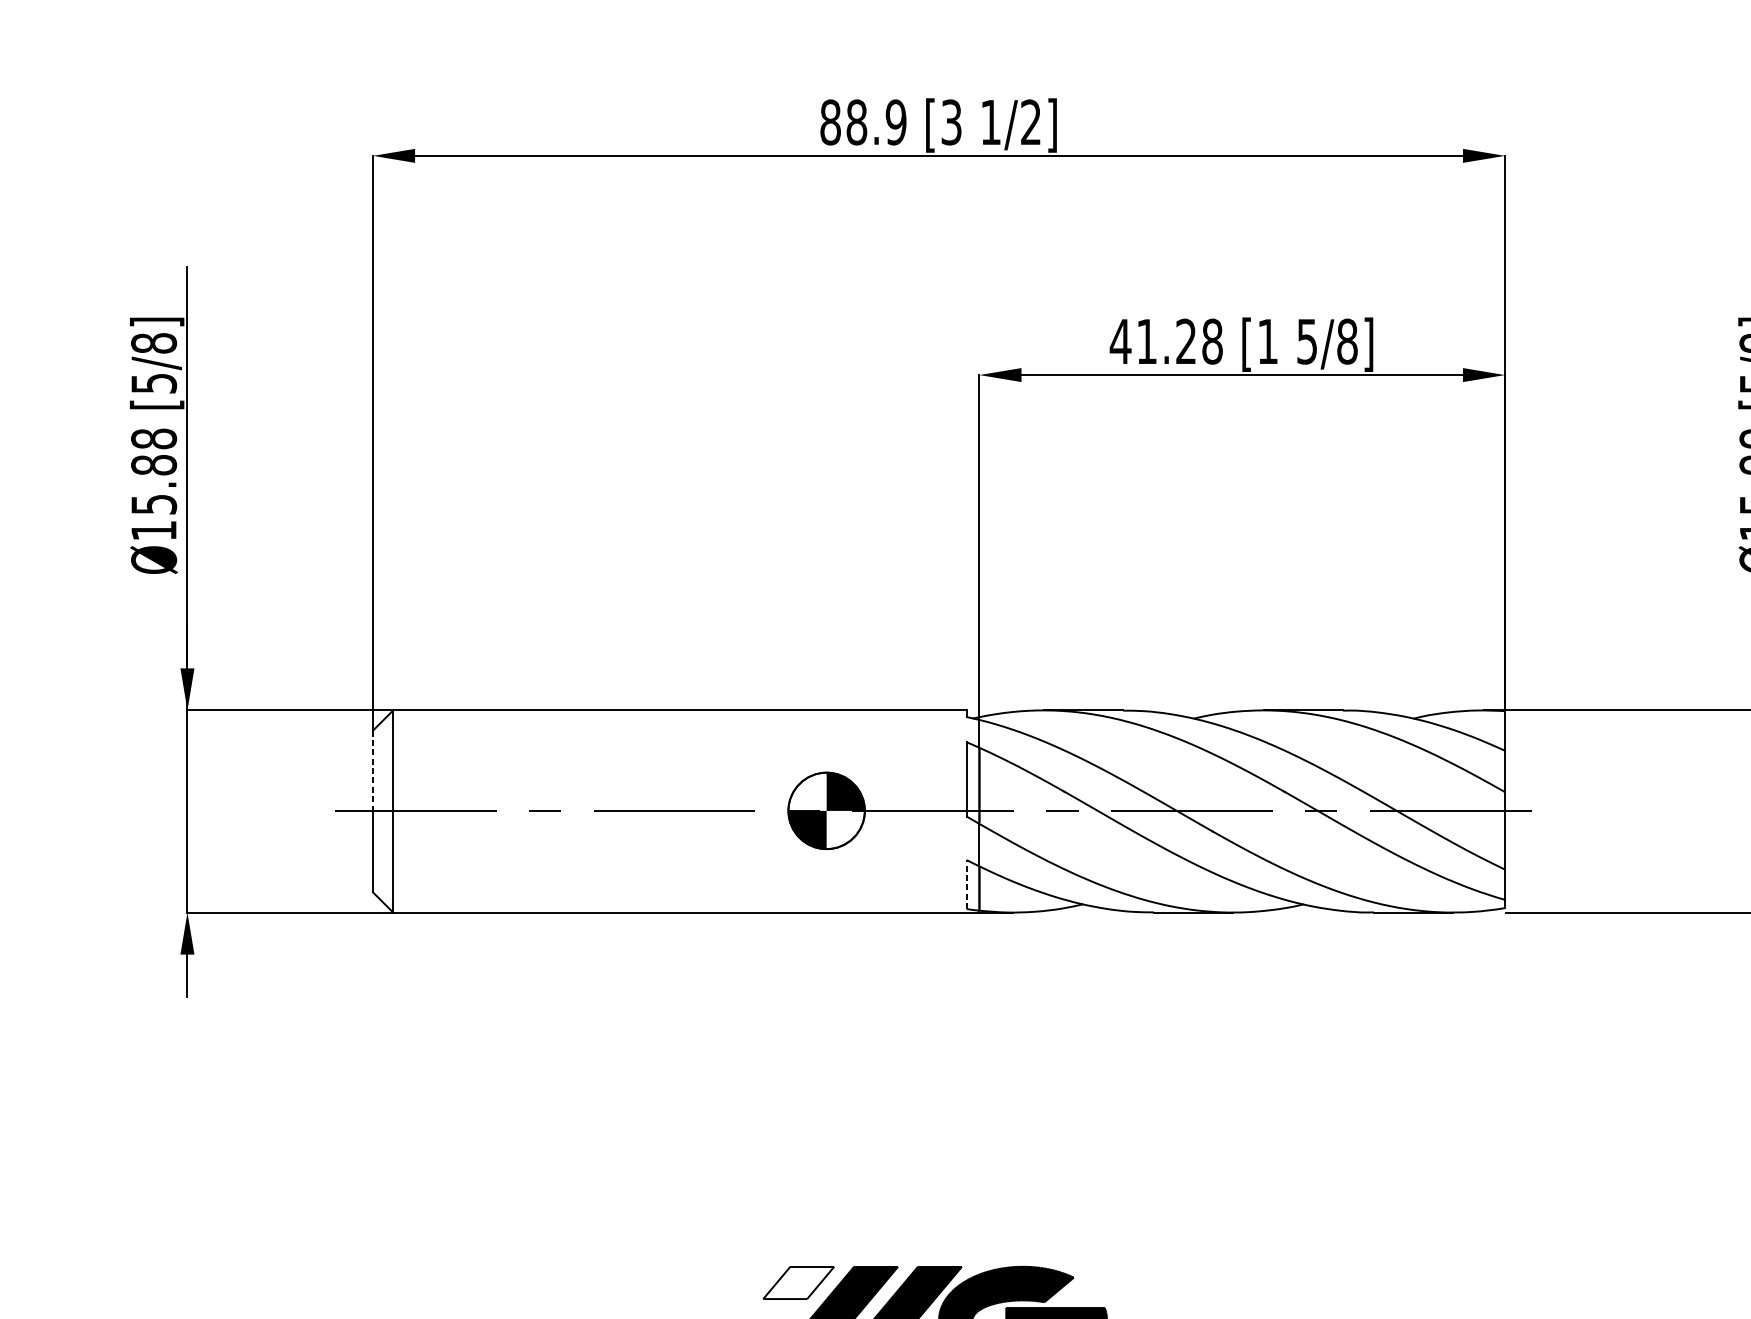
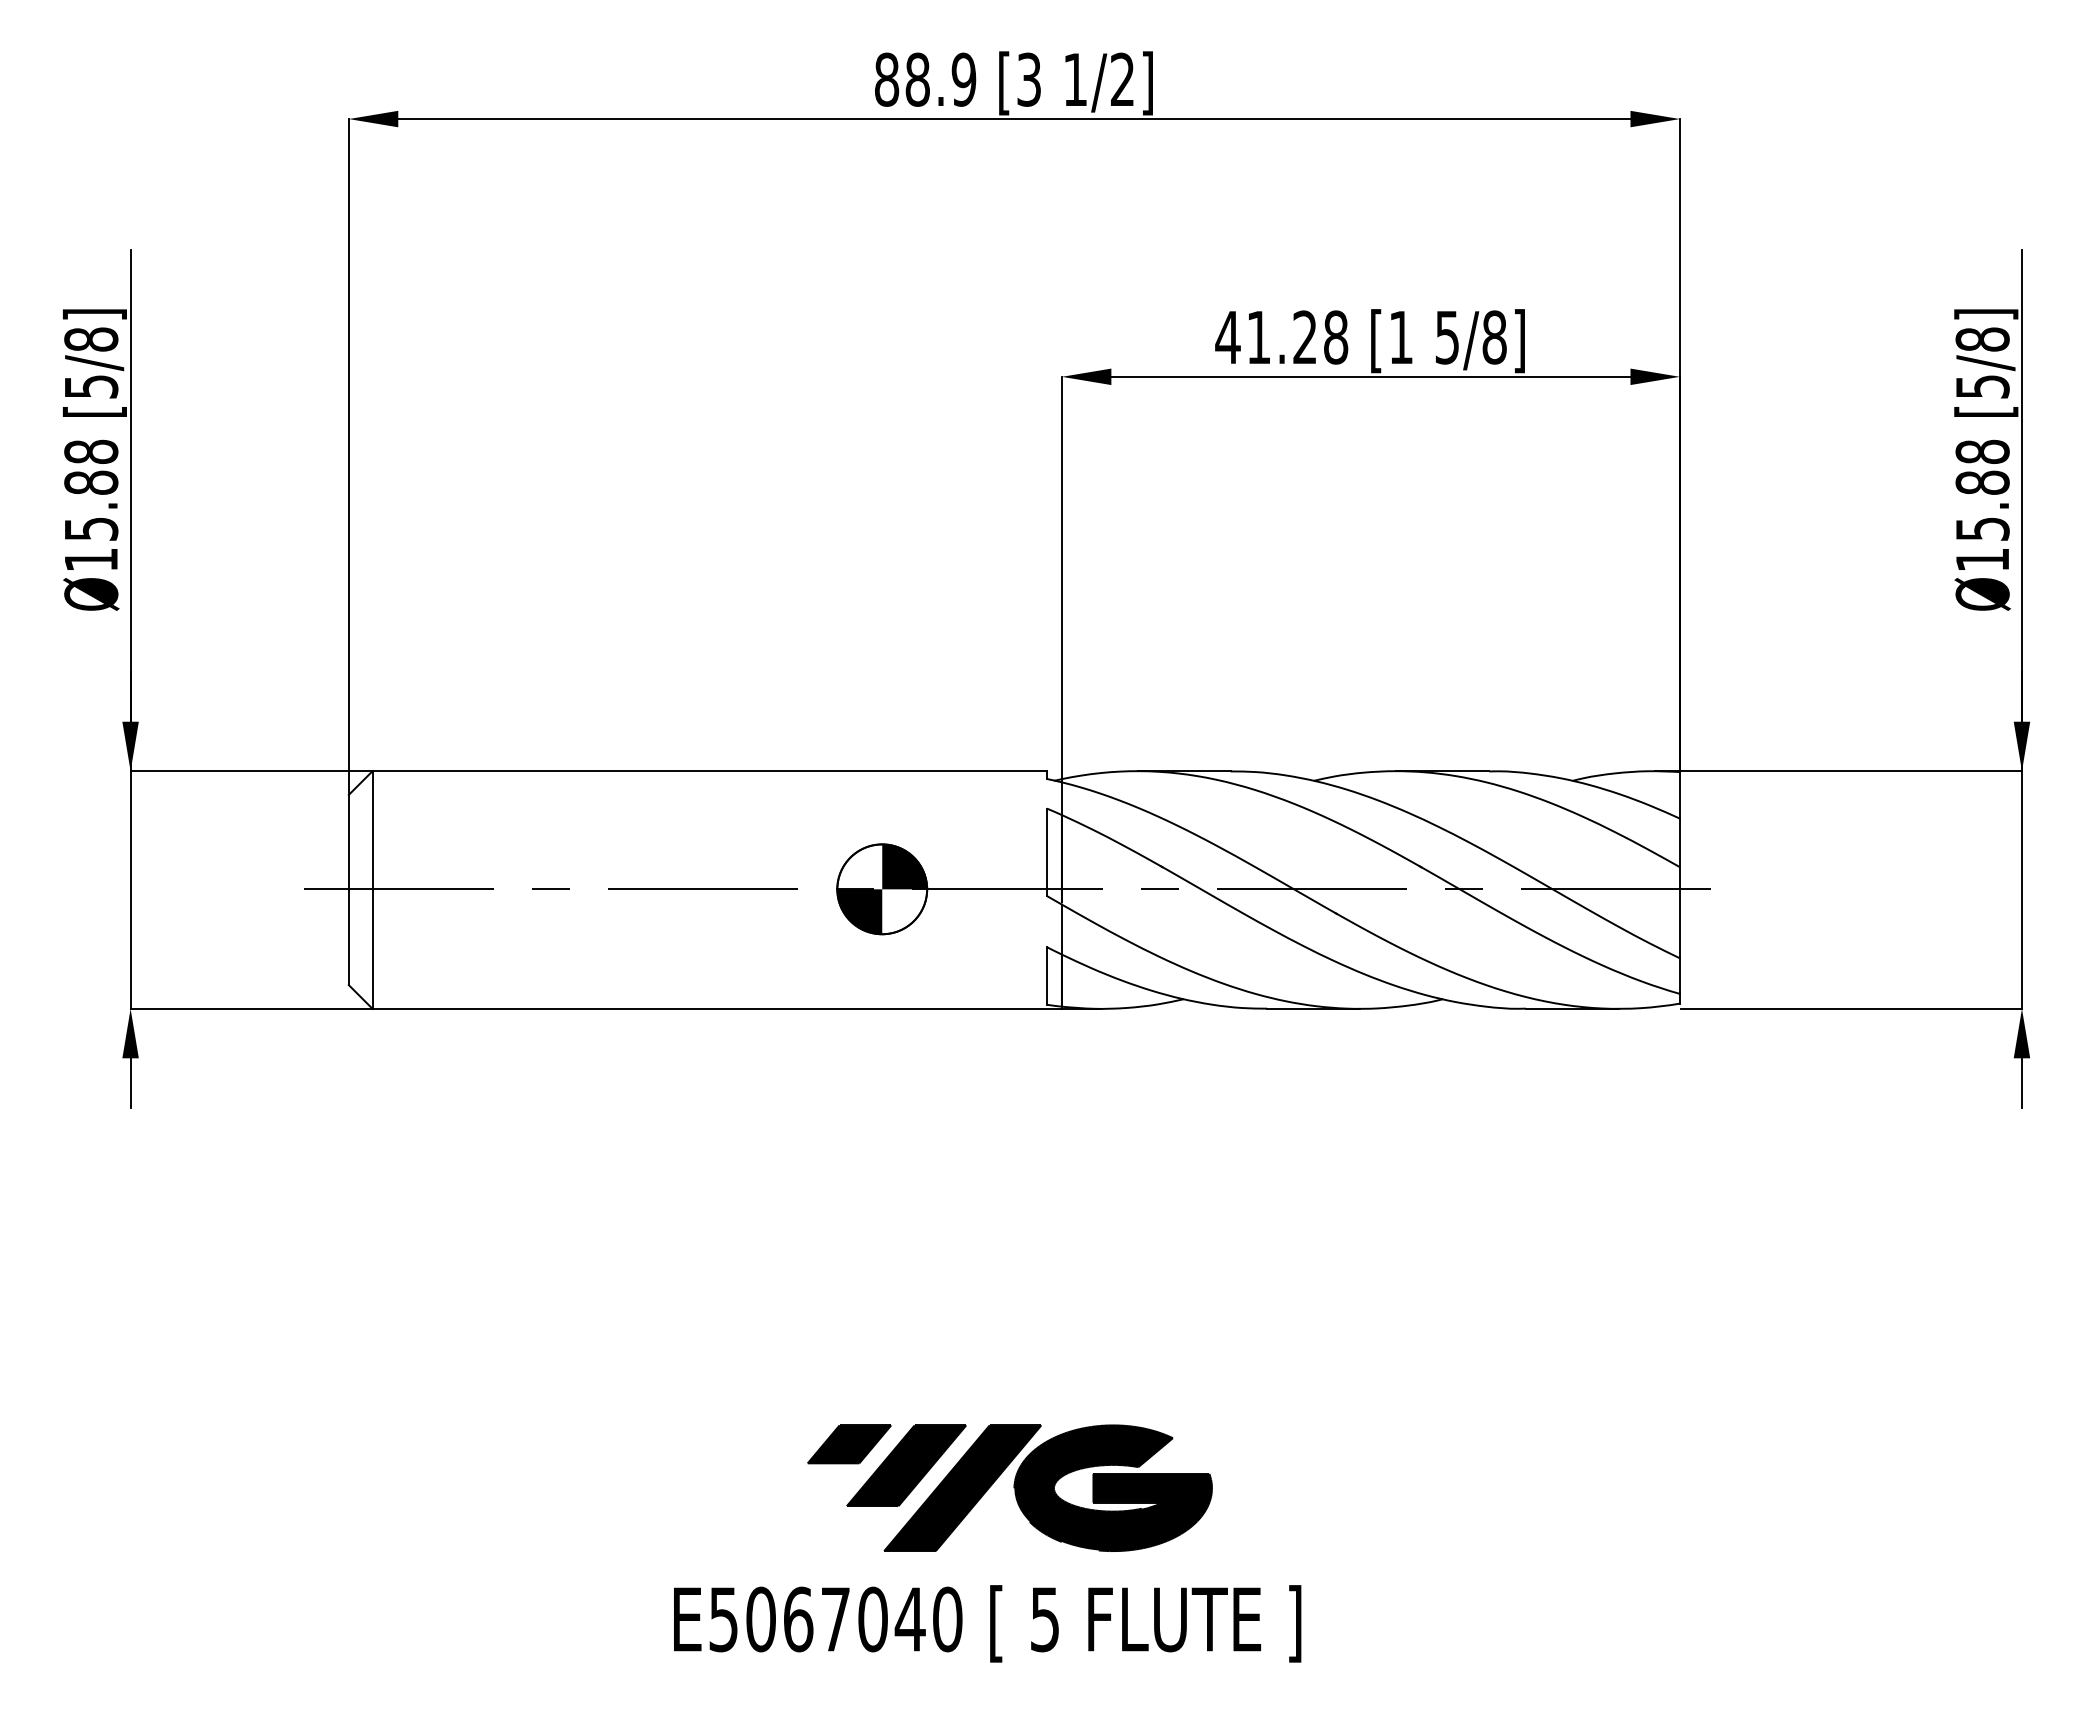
line: (372, 771) -> (348, 842), dashed -> solid
line: (966, 884) -> (1046, 975), dashed -> solid
fill: (798, 1283) -> (849, 1444), added

